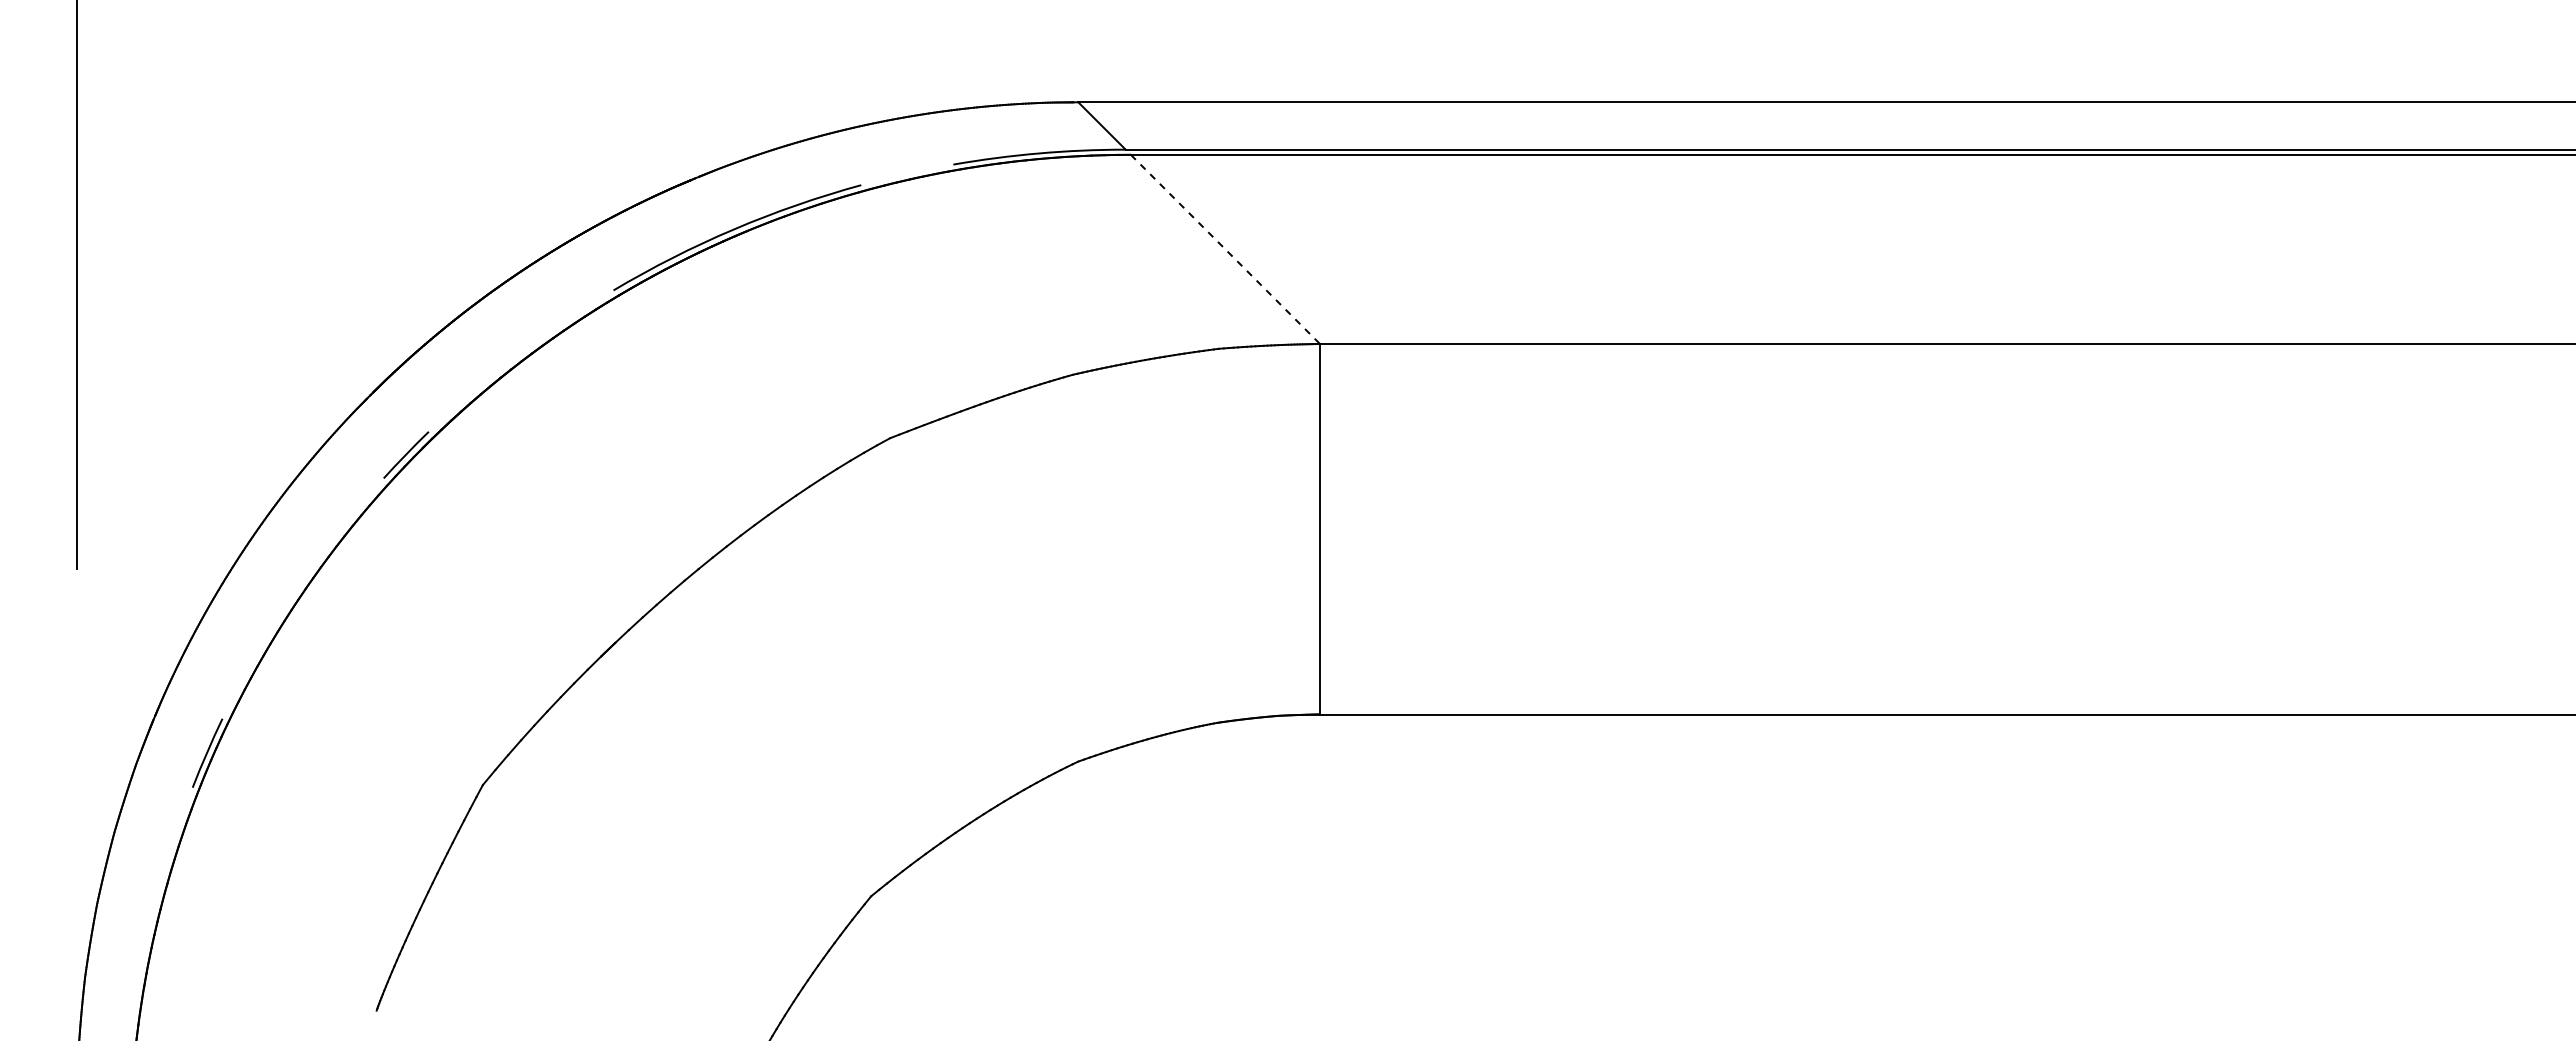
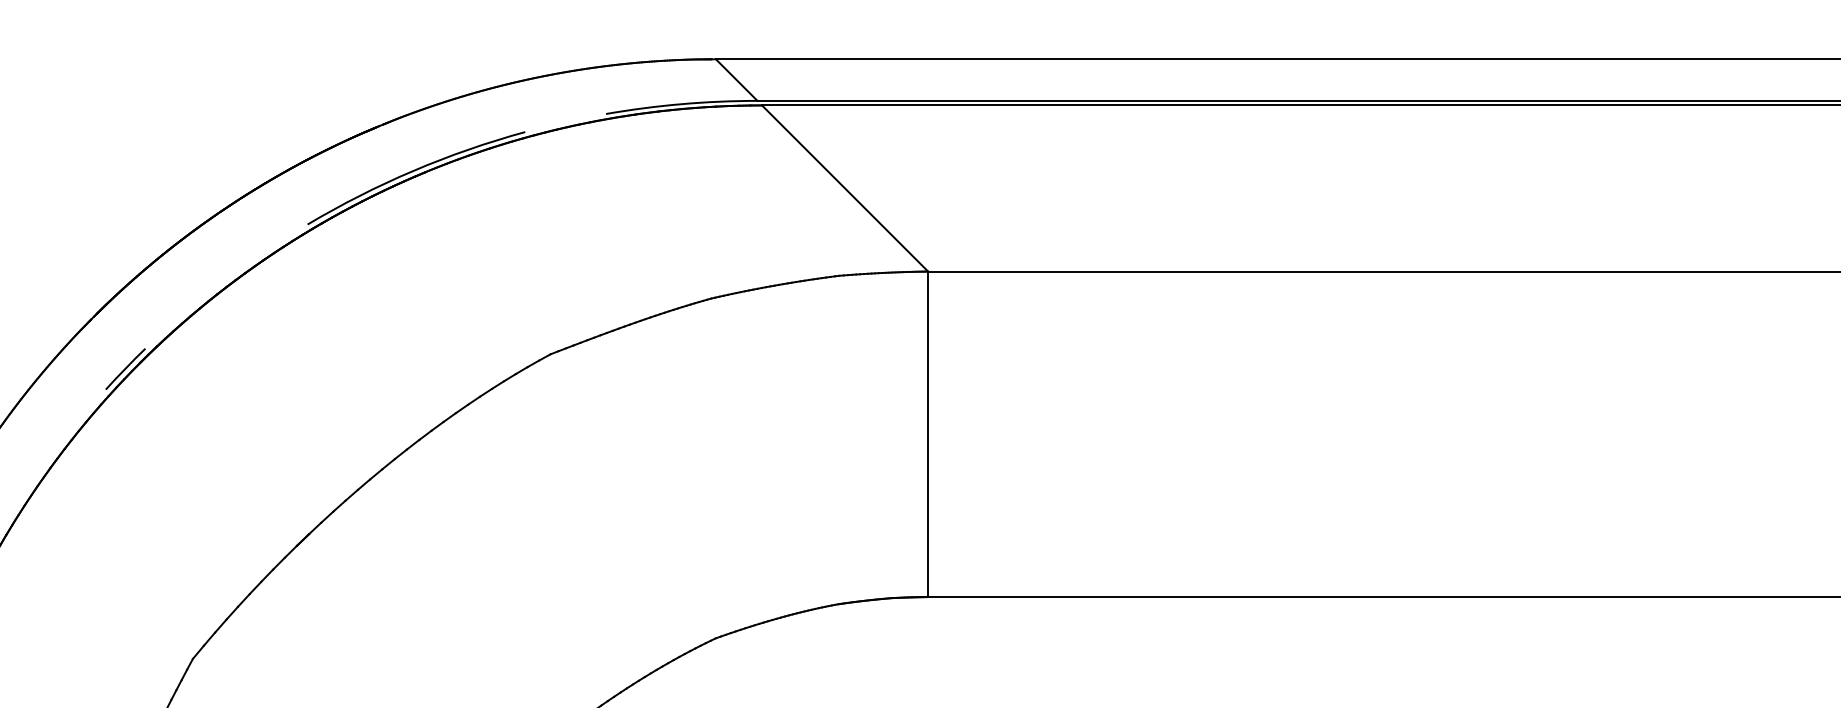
line: (1225, 249) -> (845, 188), dashed -> solid

